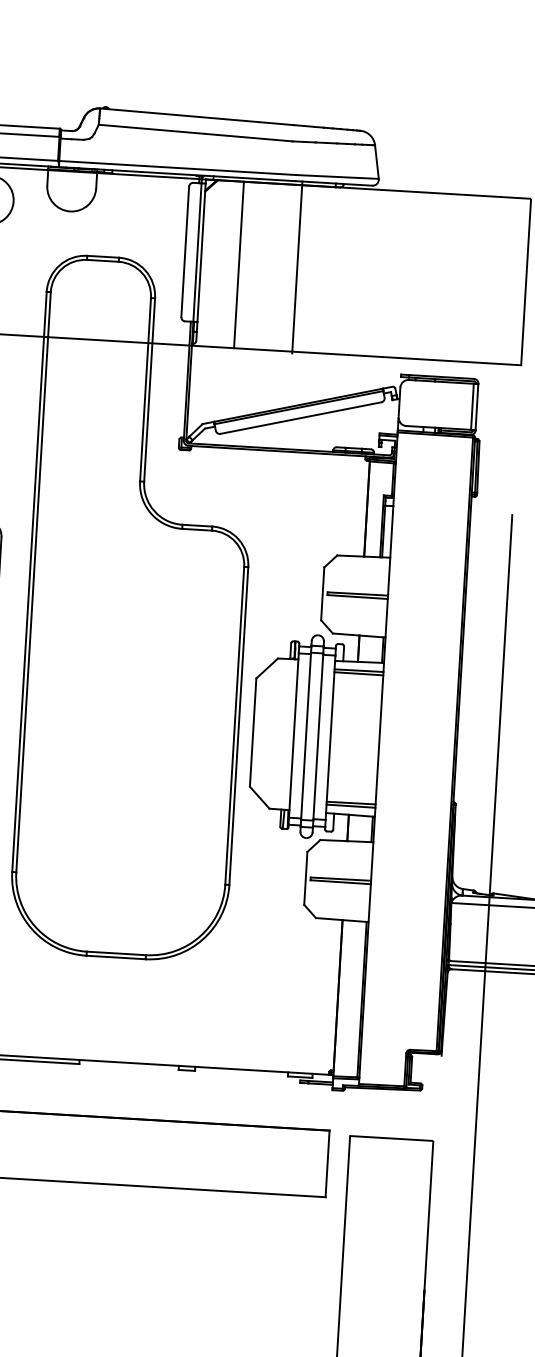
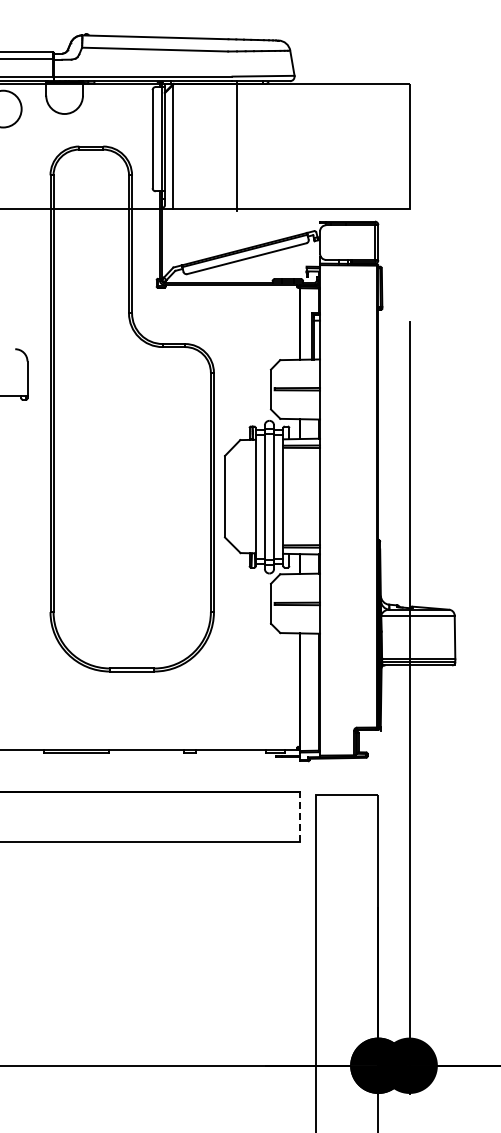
line: (238, 264) -> (172, 146), moved
line: (328, 1163) -> (300, 816), solid -> dashed

